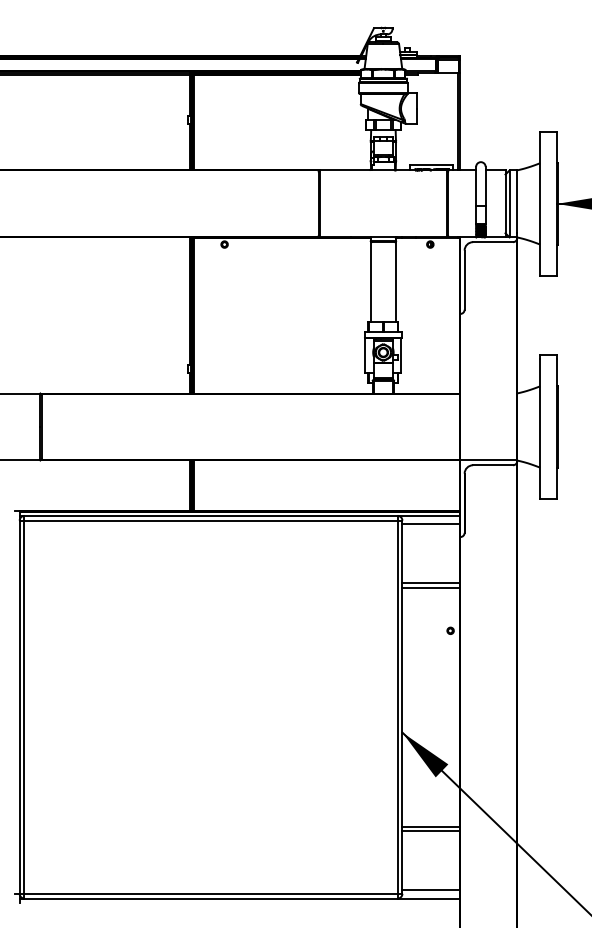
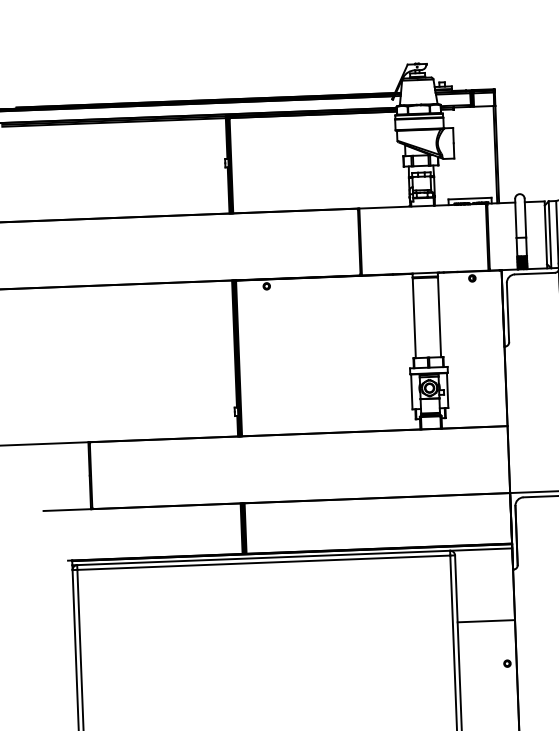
line: (430, 524) -> (483, 558), removed
line: (430, 583) -> (485, 617), removed

